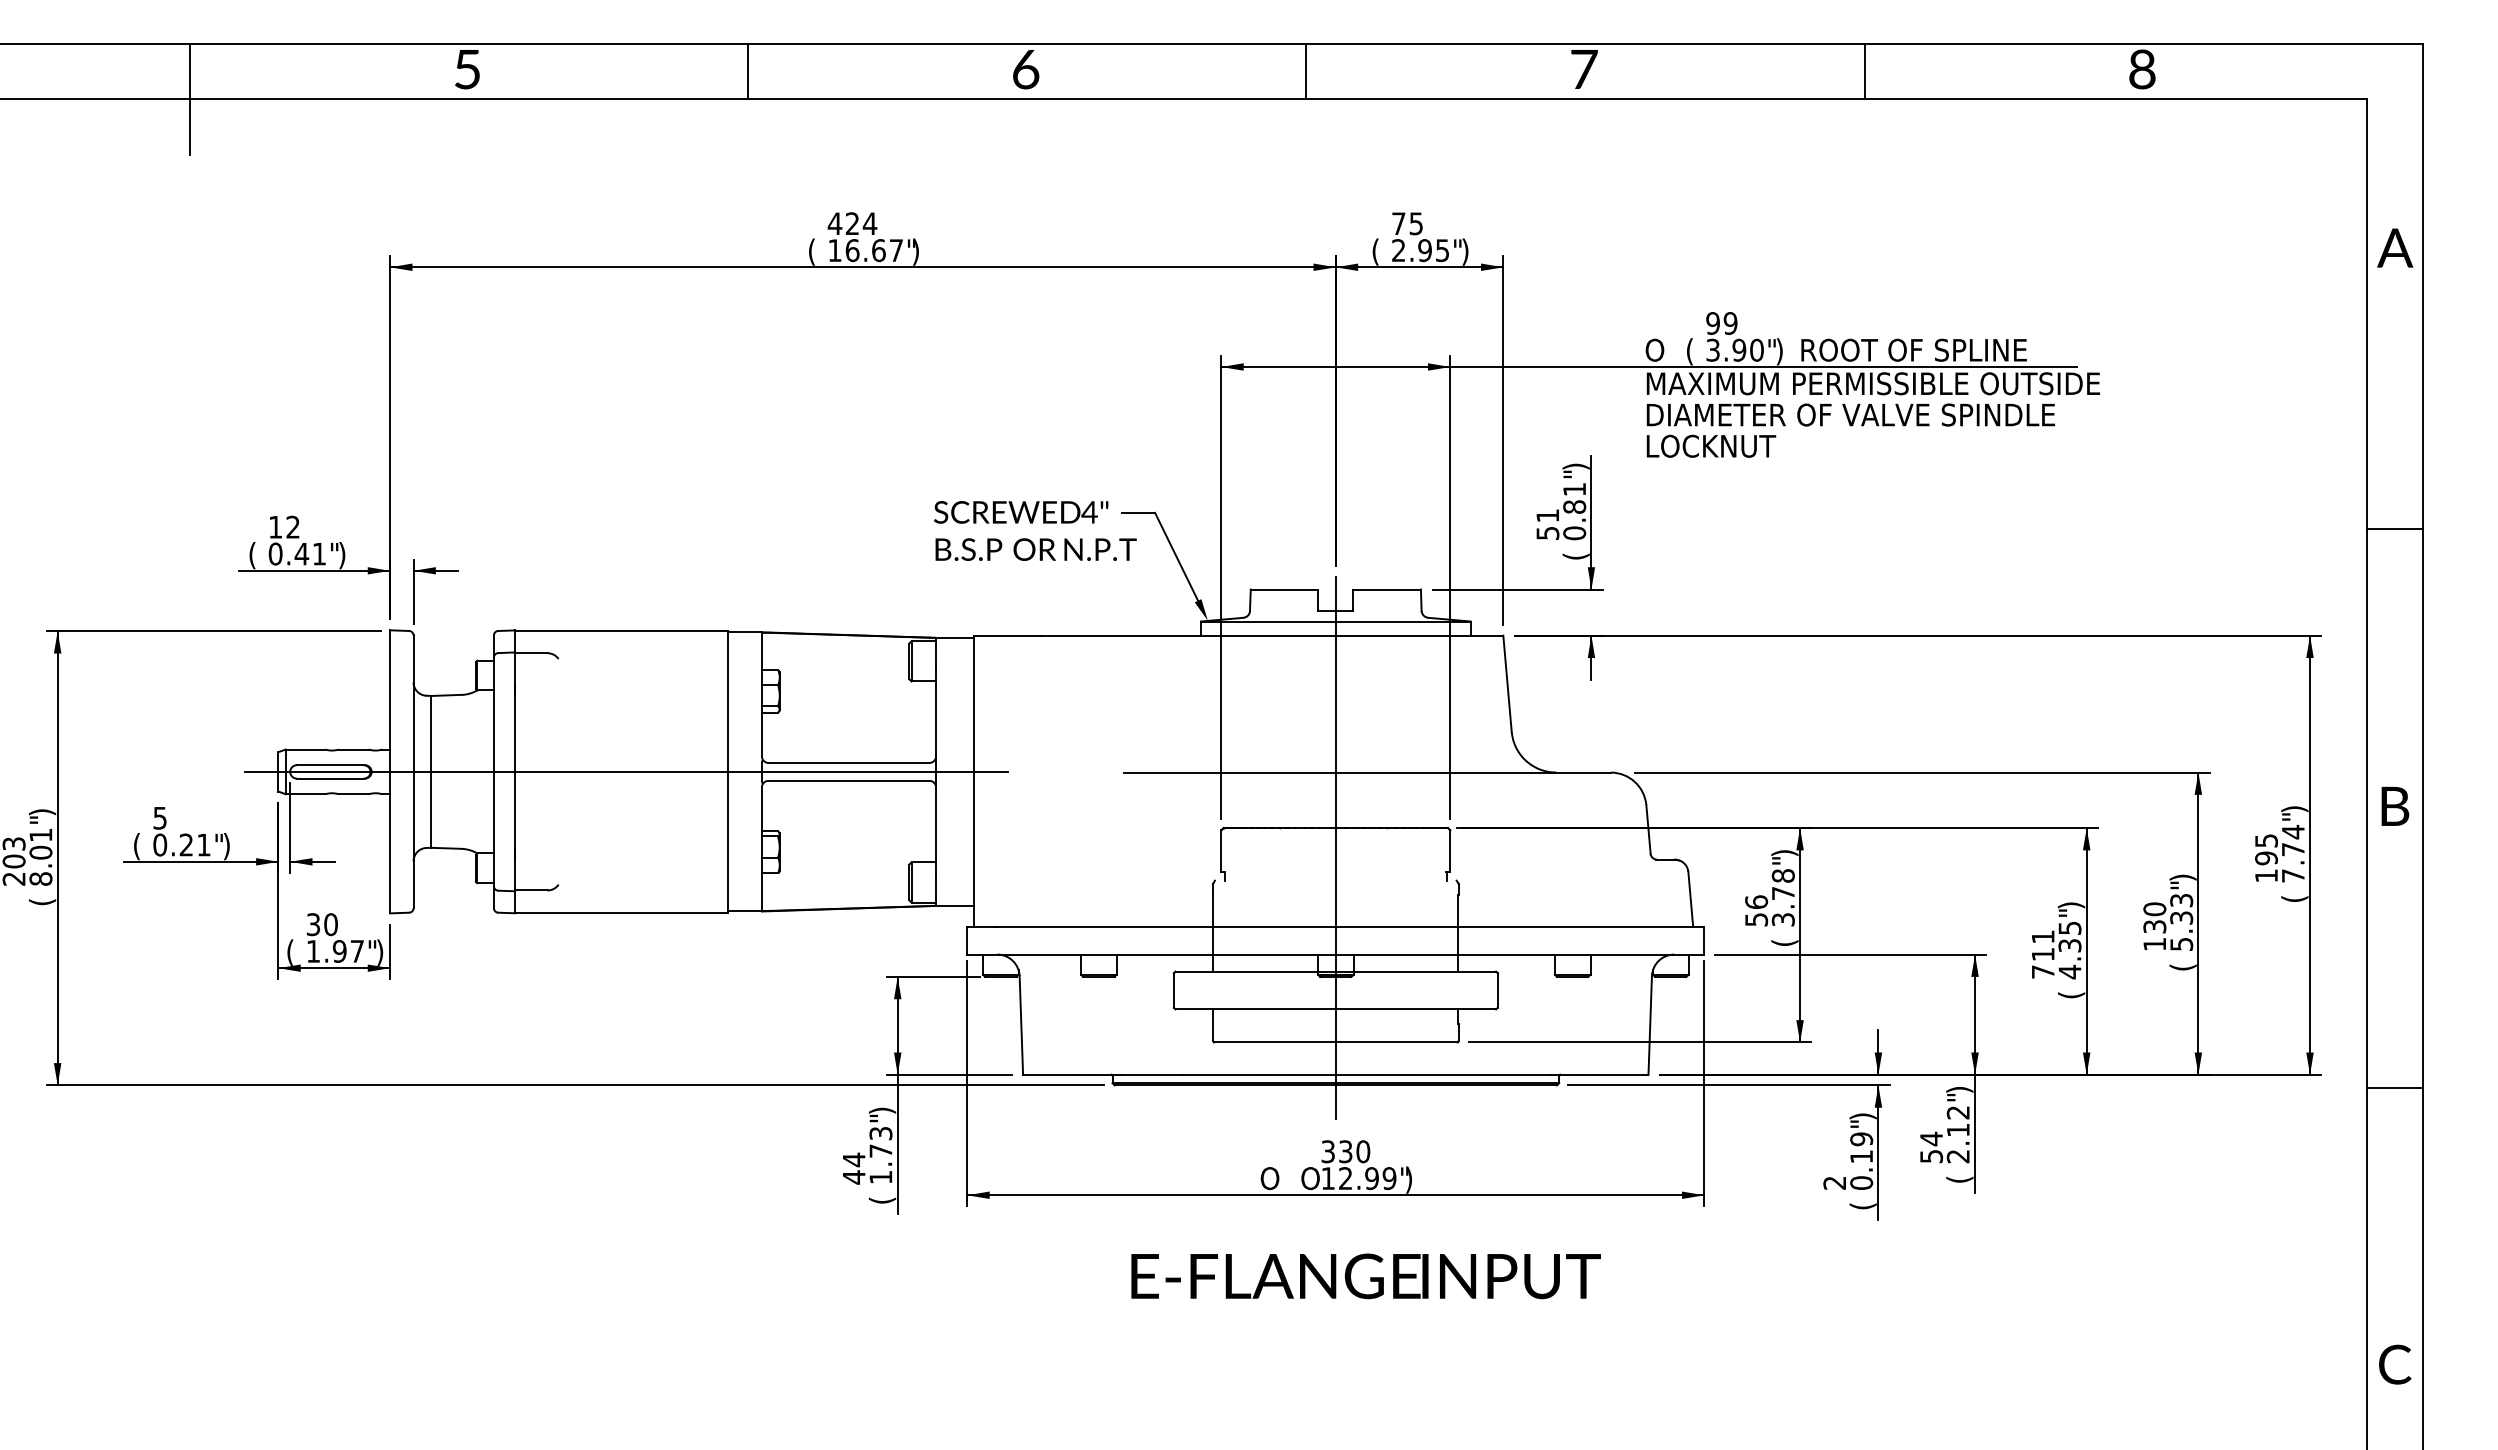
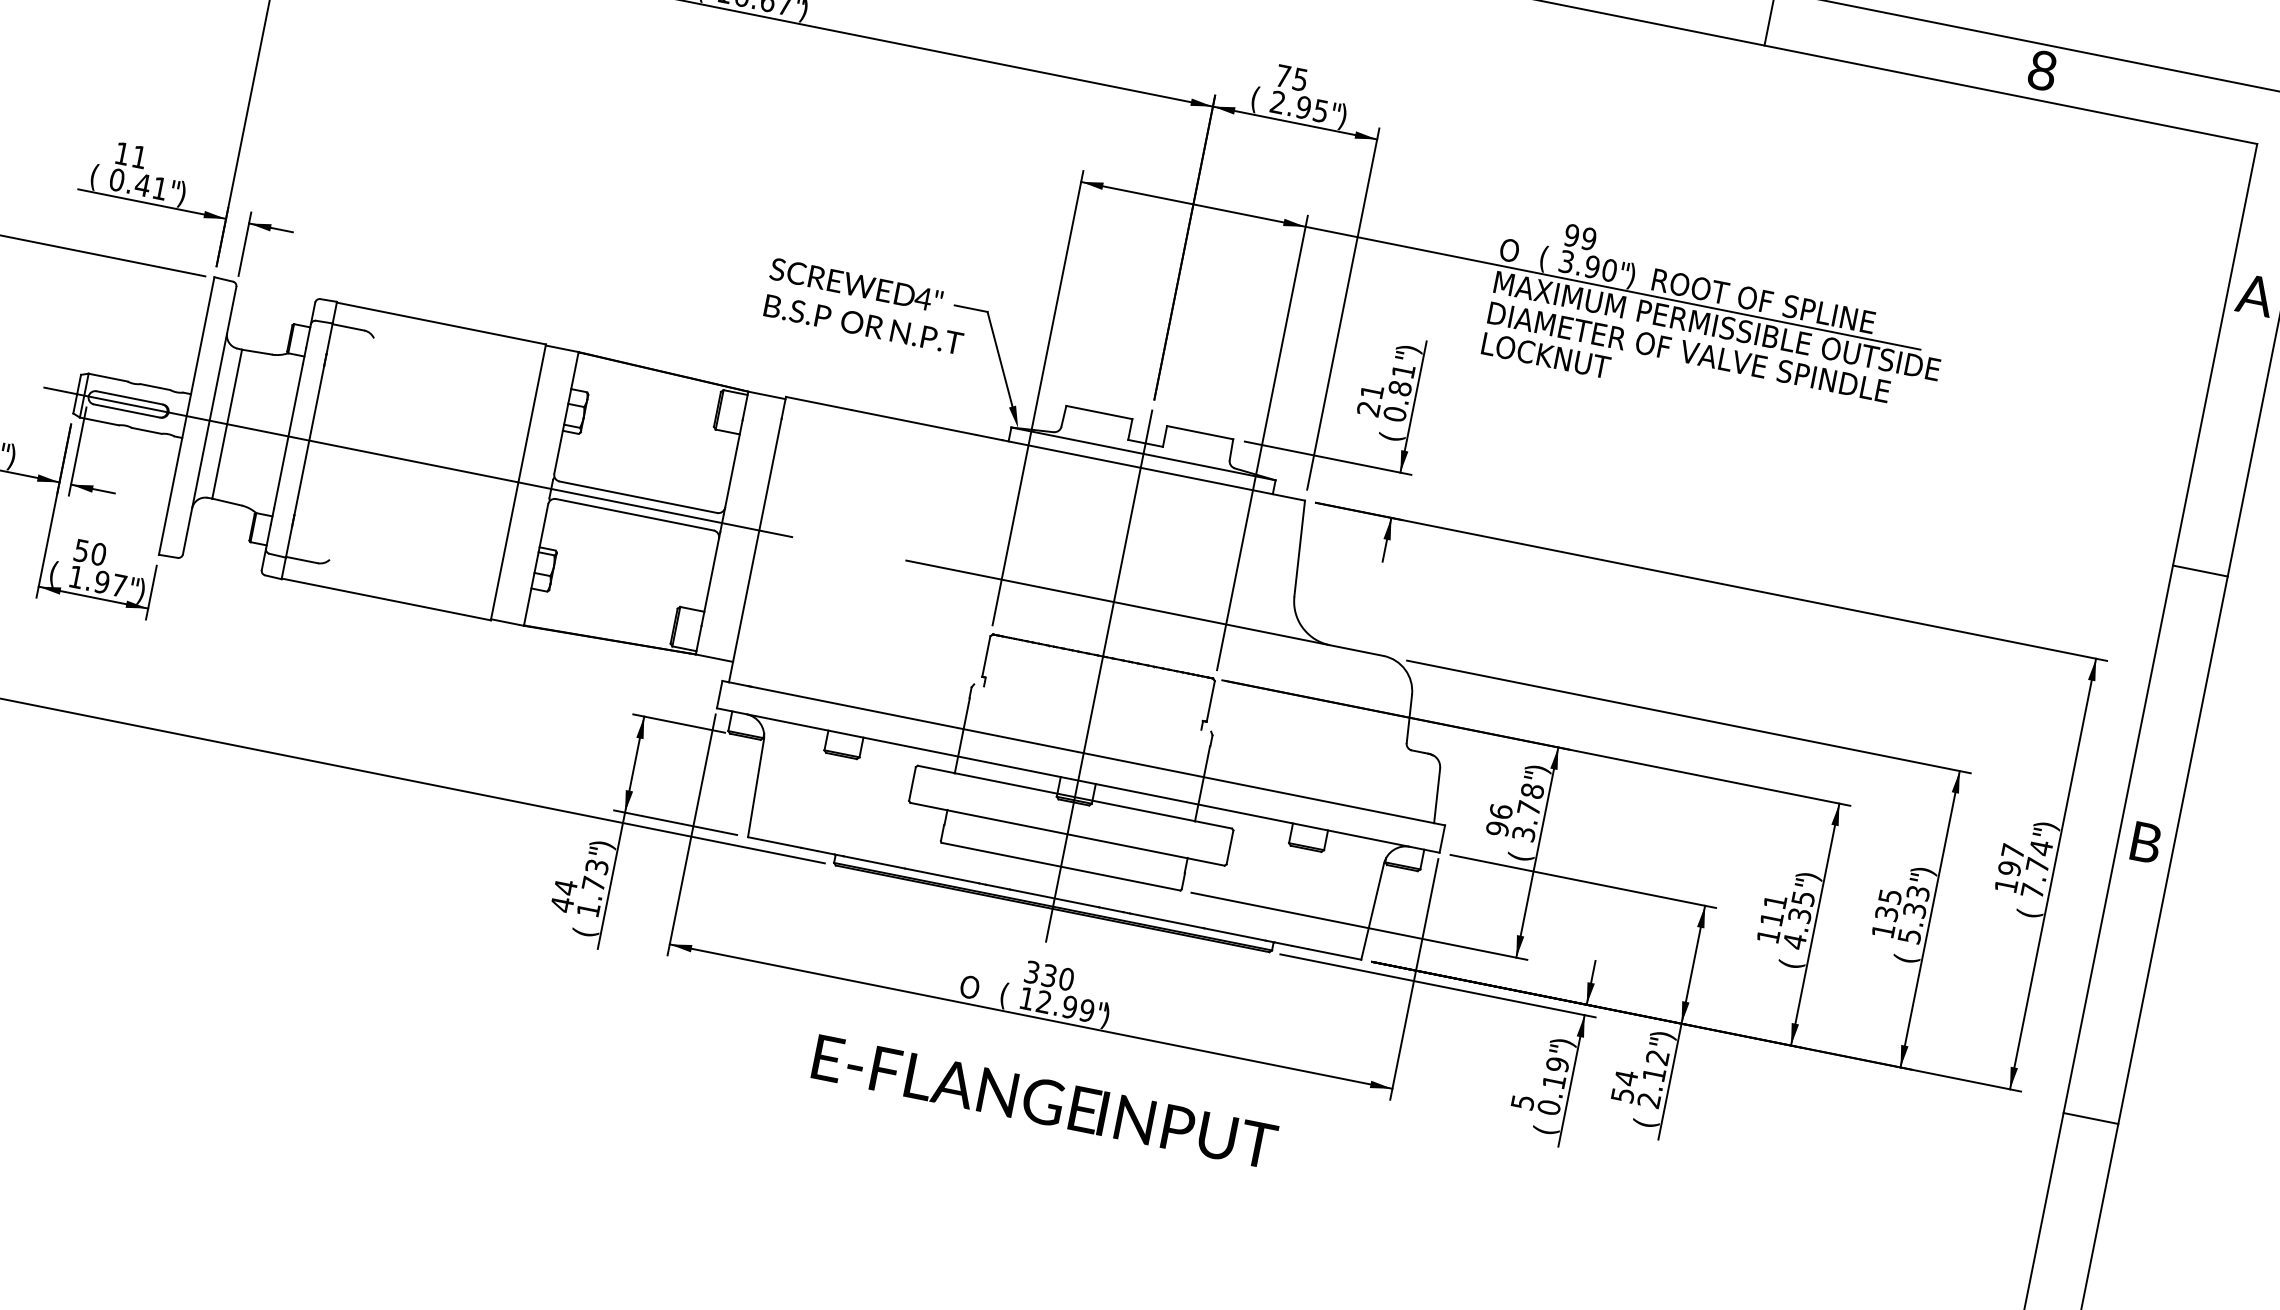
text: (292, 526) -> (139, 156), 12 -> 11
text: (1547, 533) -> (1368, 409), 51 -> 21
text: (2266, 840) -> (2013, 851), 195 -> 197
text: (2154, 909) -> (1889, 896), 130 -> 135
text: (1756, 919) -> (1497, 828), 56 -> 96
text: (313, 924) -> (81, 550), 30 -> 50
text: (2043, 971) -> (1768, 935), 711 -> 111
text: (1310, 1179) -> (1009, 996), O -> (
text: (1834, 1182) -> (1522, 1101), 2 -> 5

